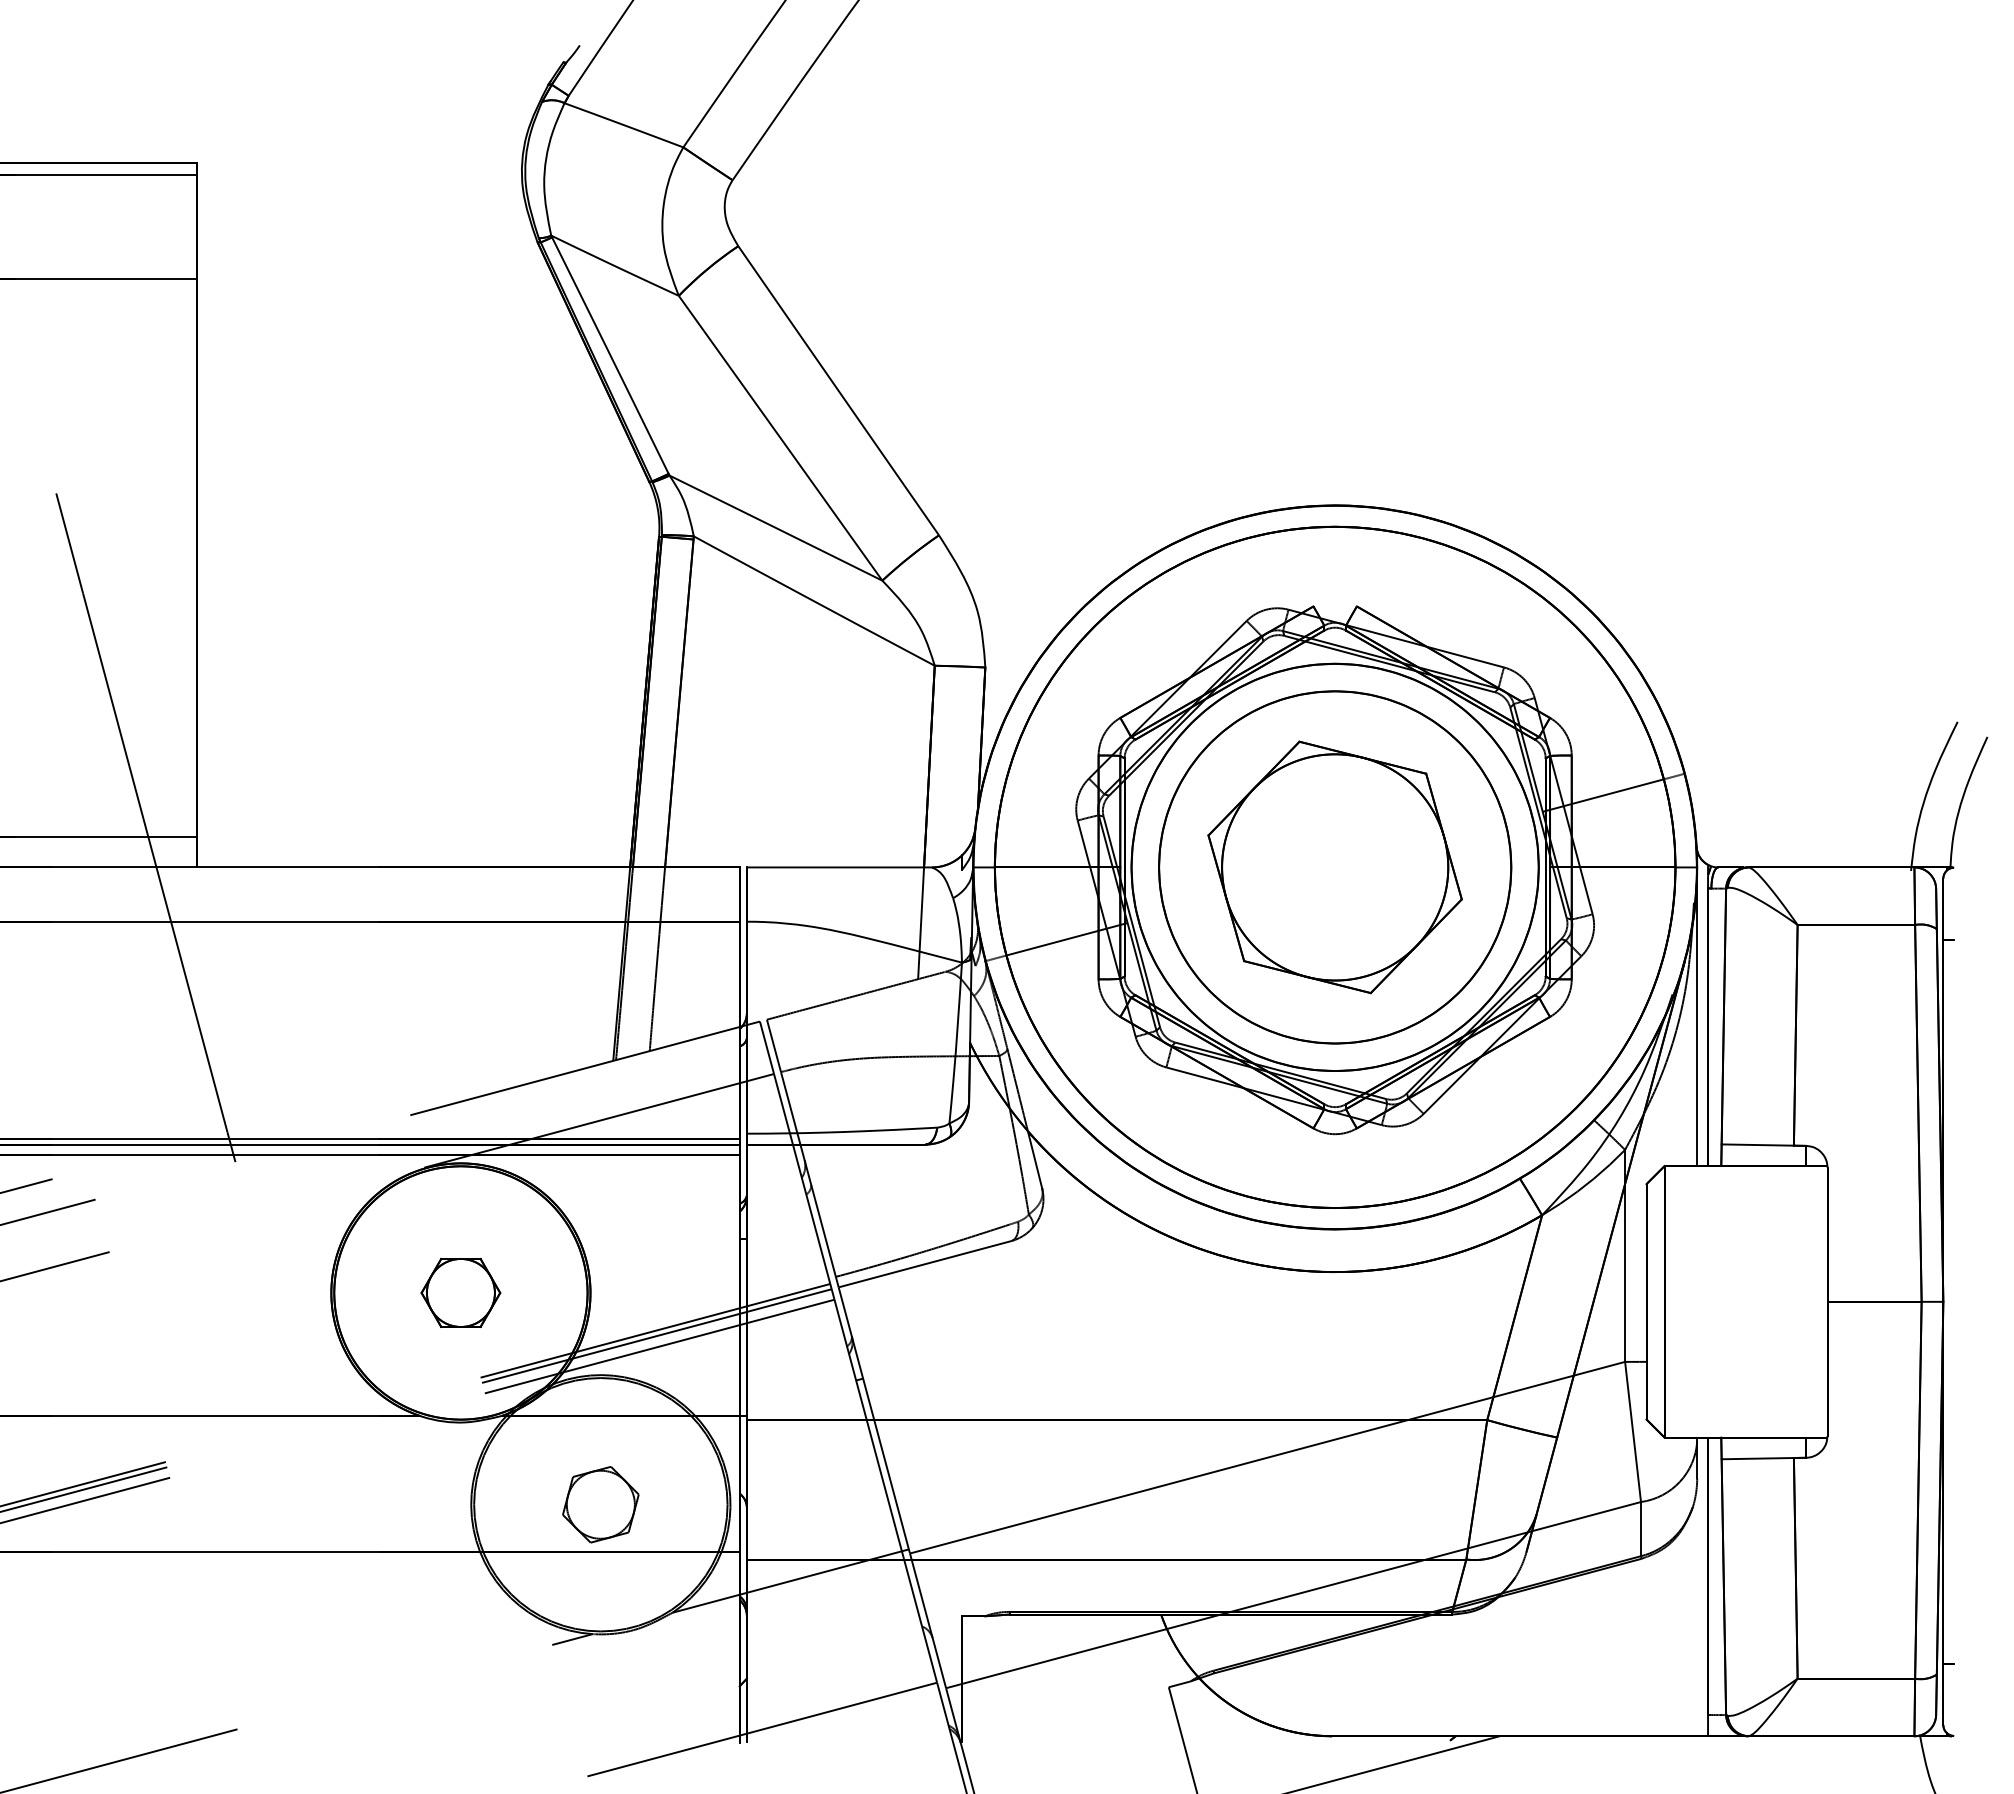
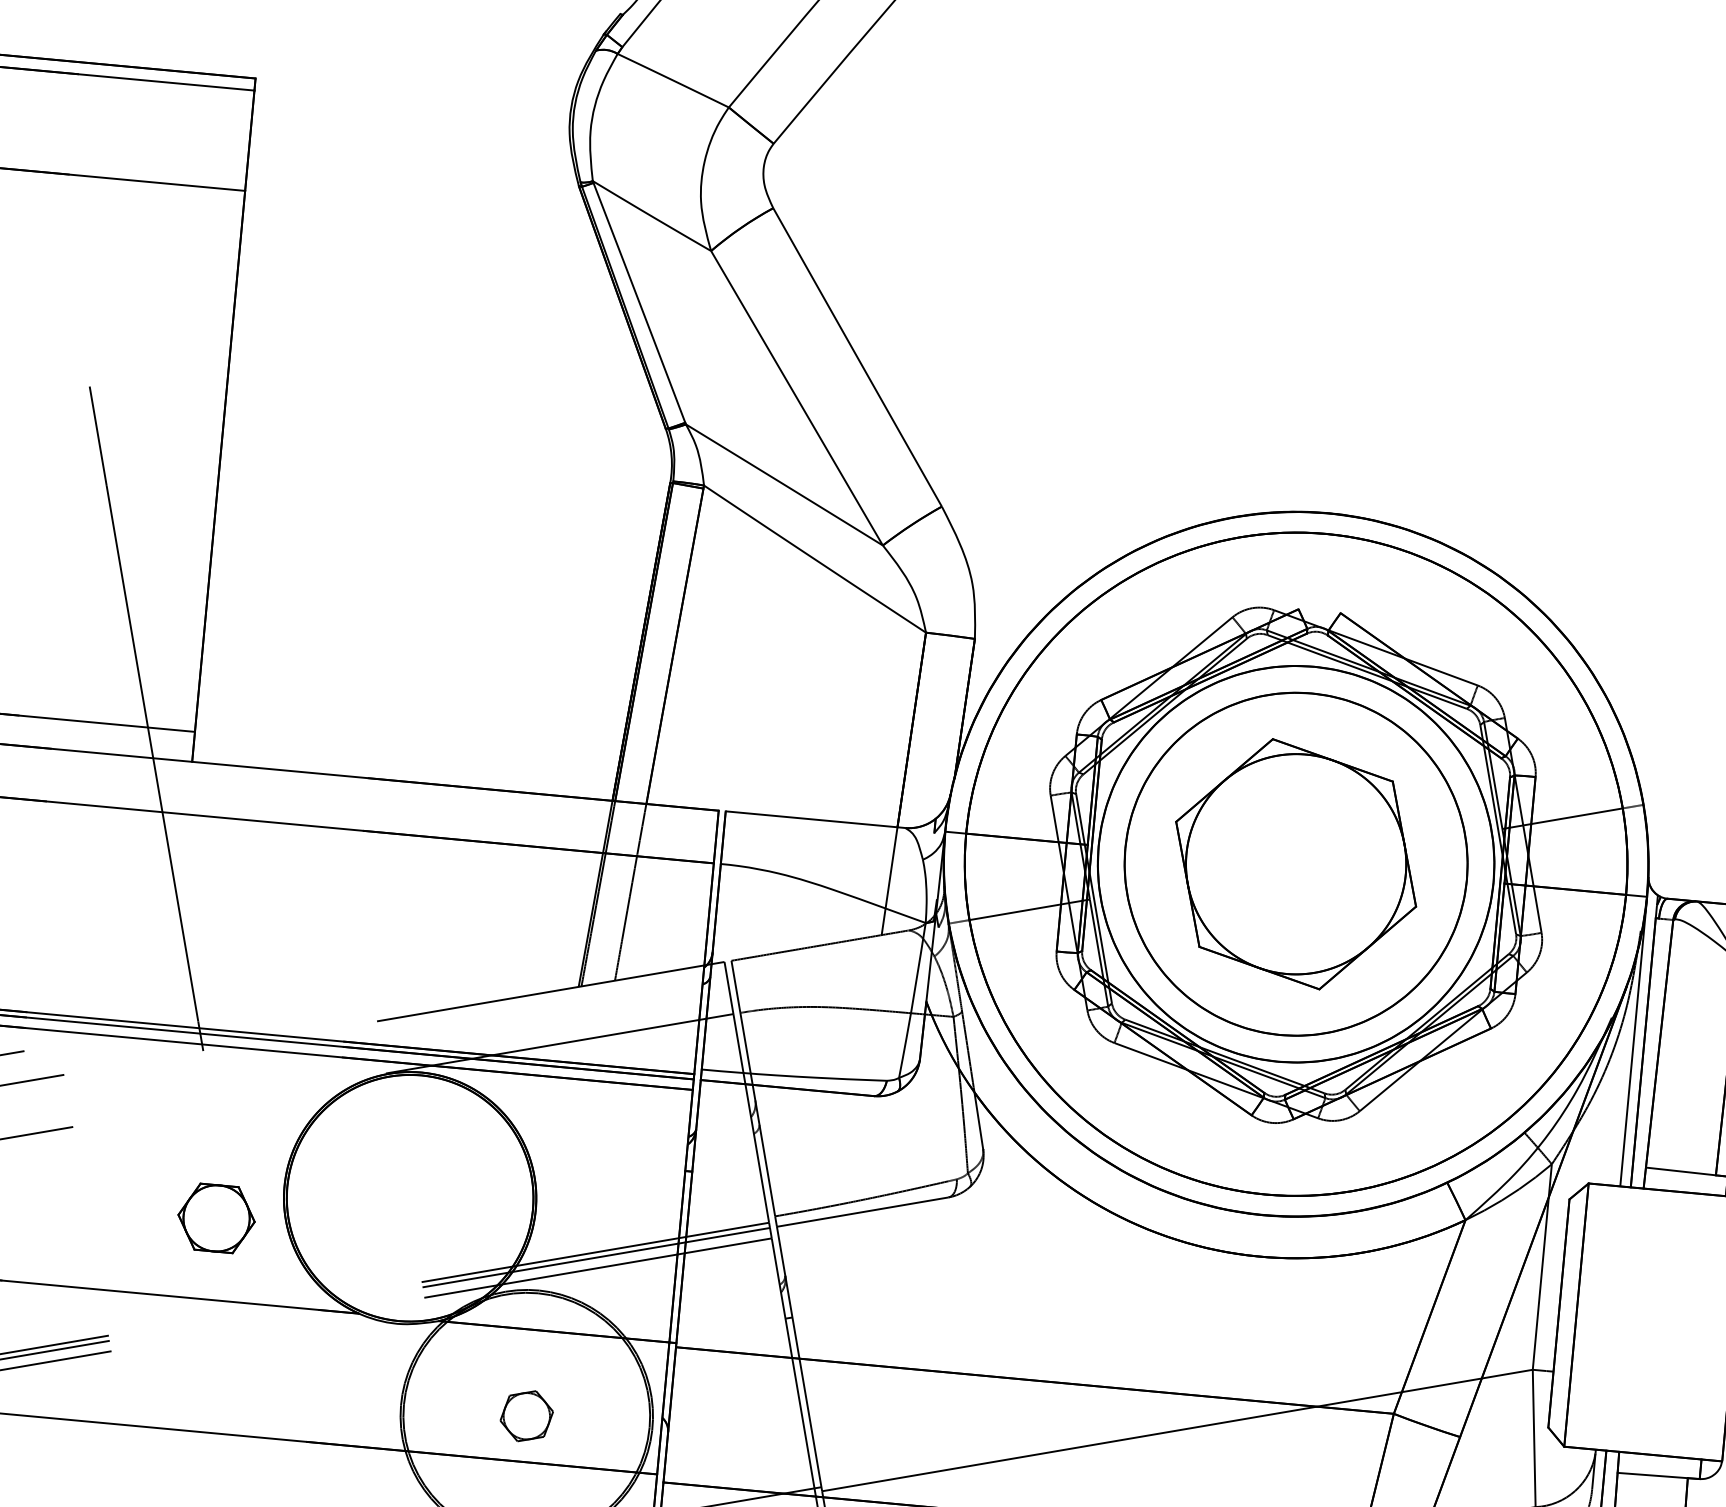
part: (460, 1292) -> (216, 1217), moved
part: (600, 1504) -> (526, 1415), size x0.7

